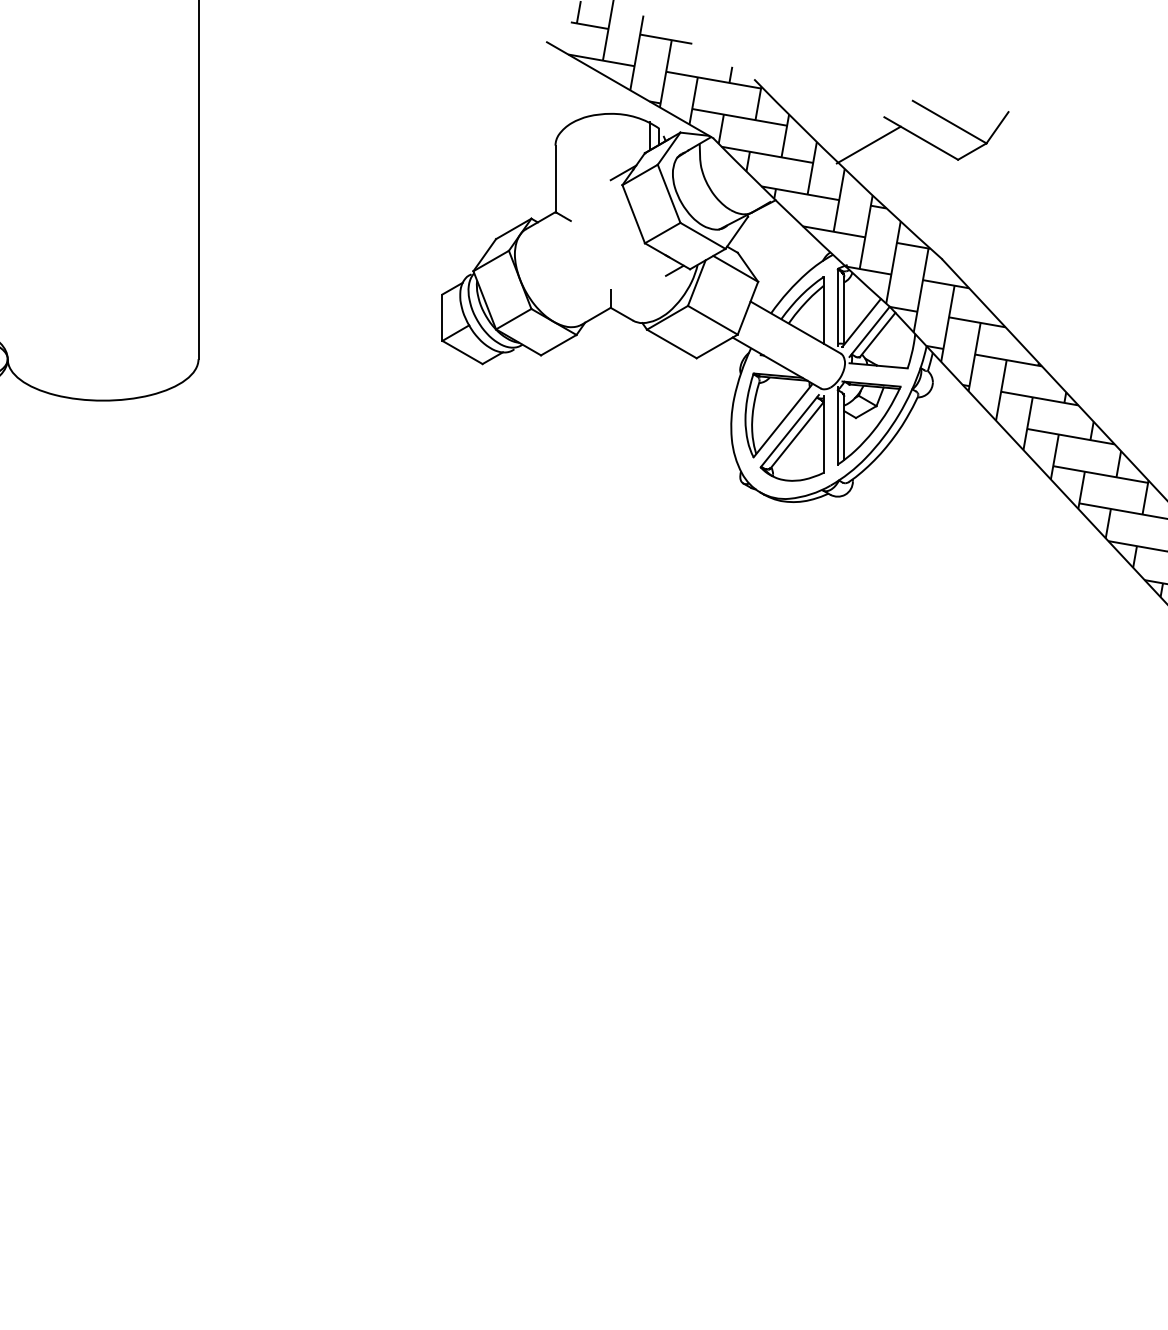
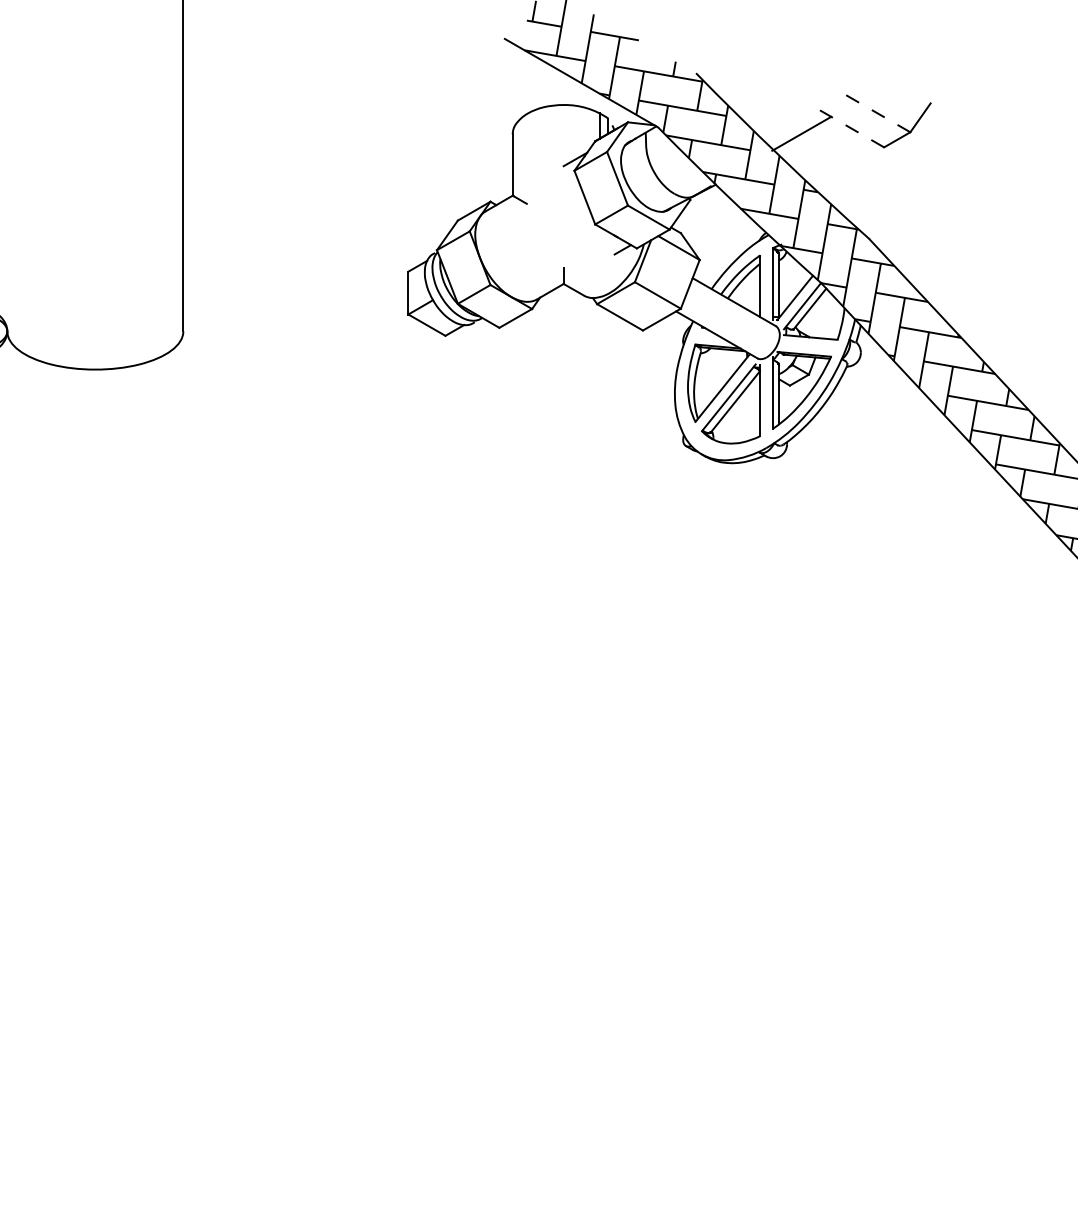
line: (948, 121) -> (875, 112), solid -> dashed
line: (920, 138) -> (849, 127), solid -> dashed

